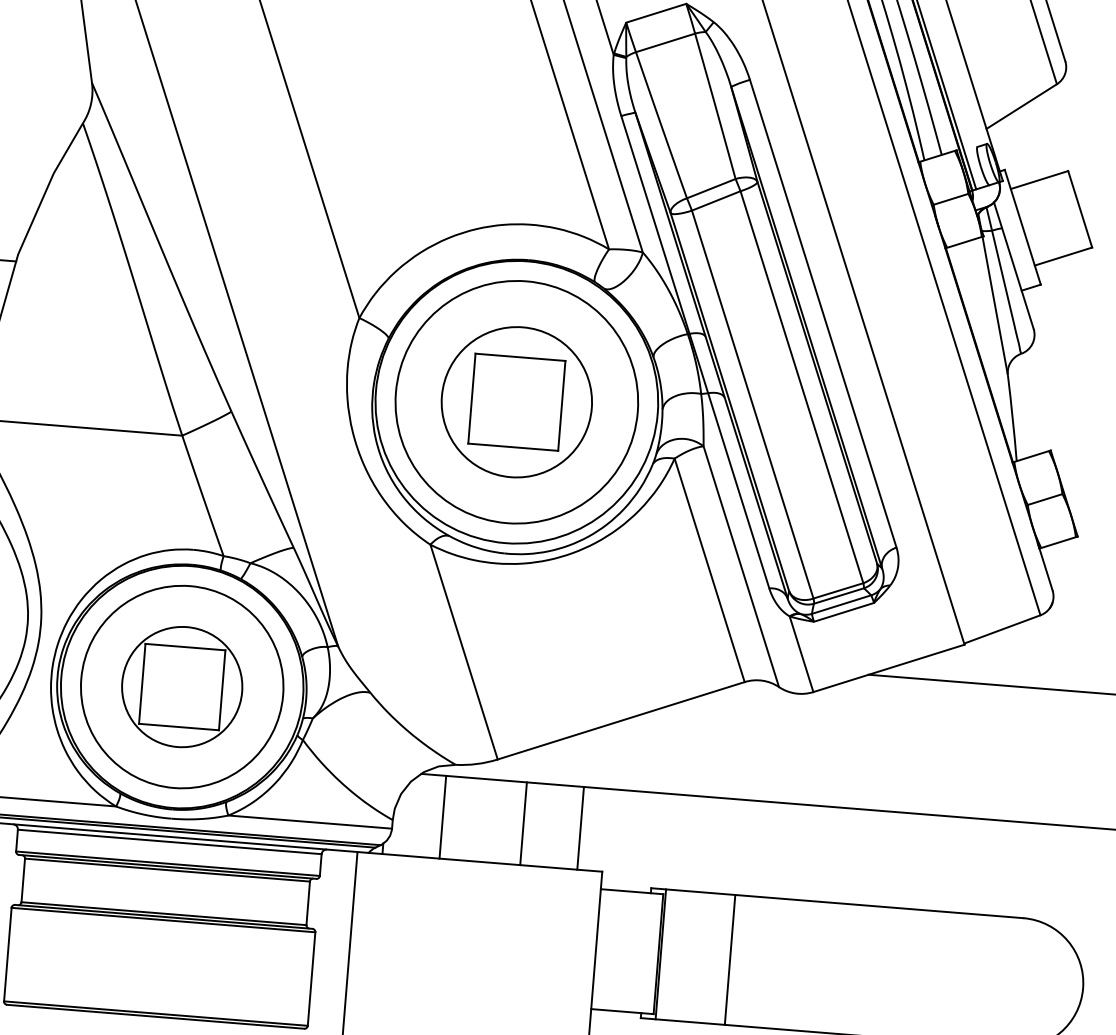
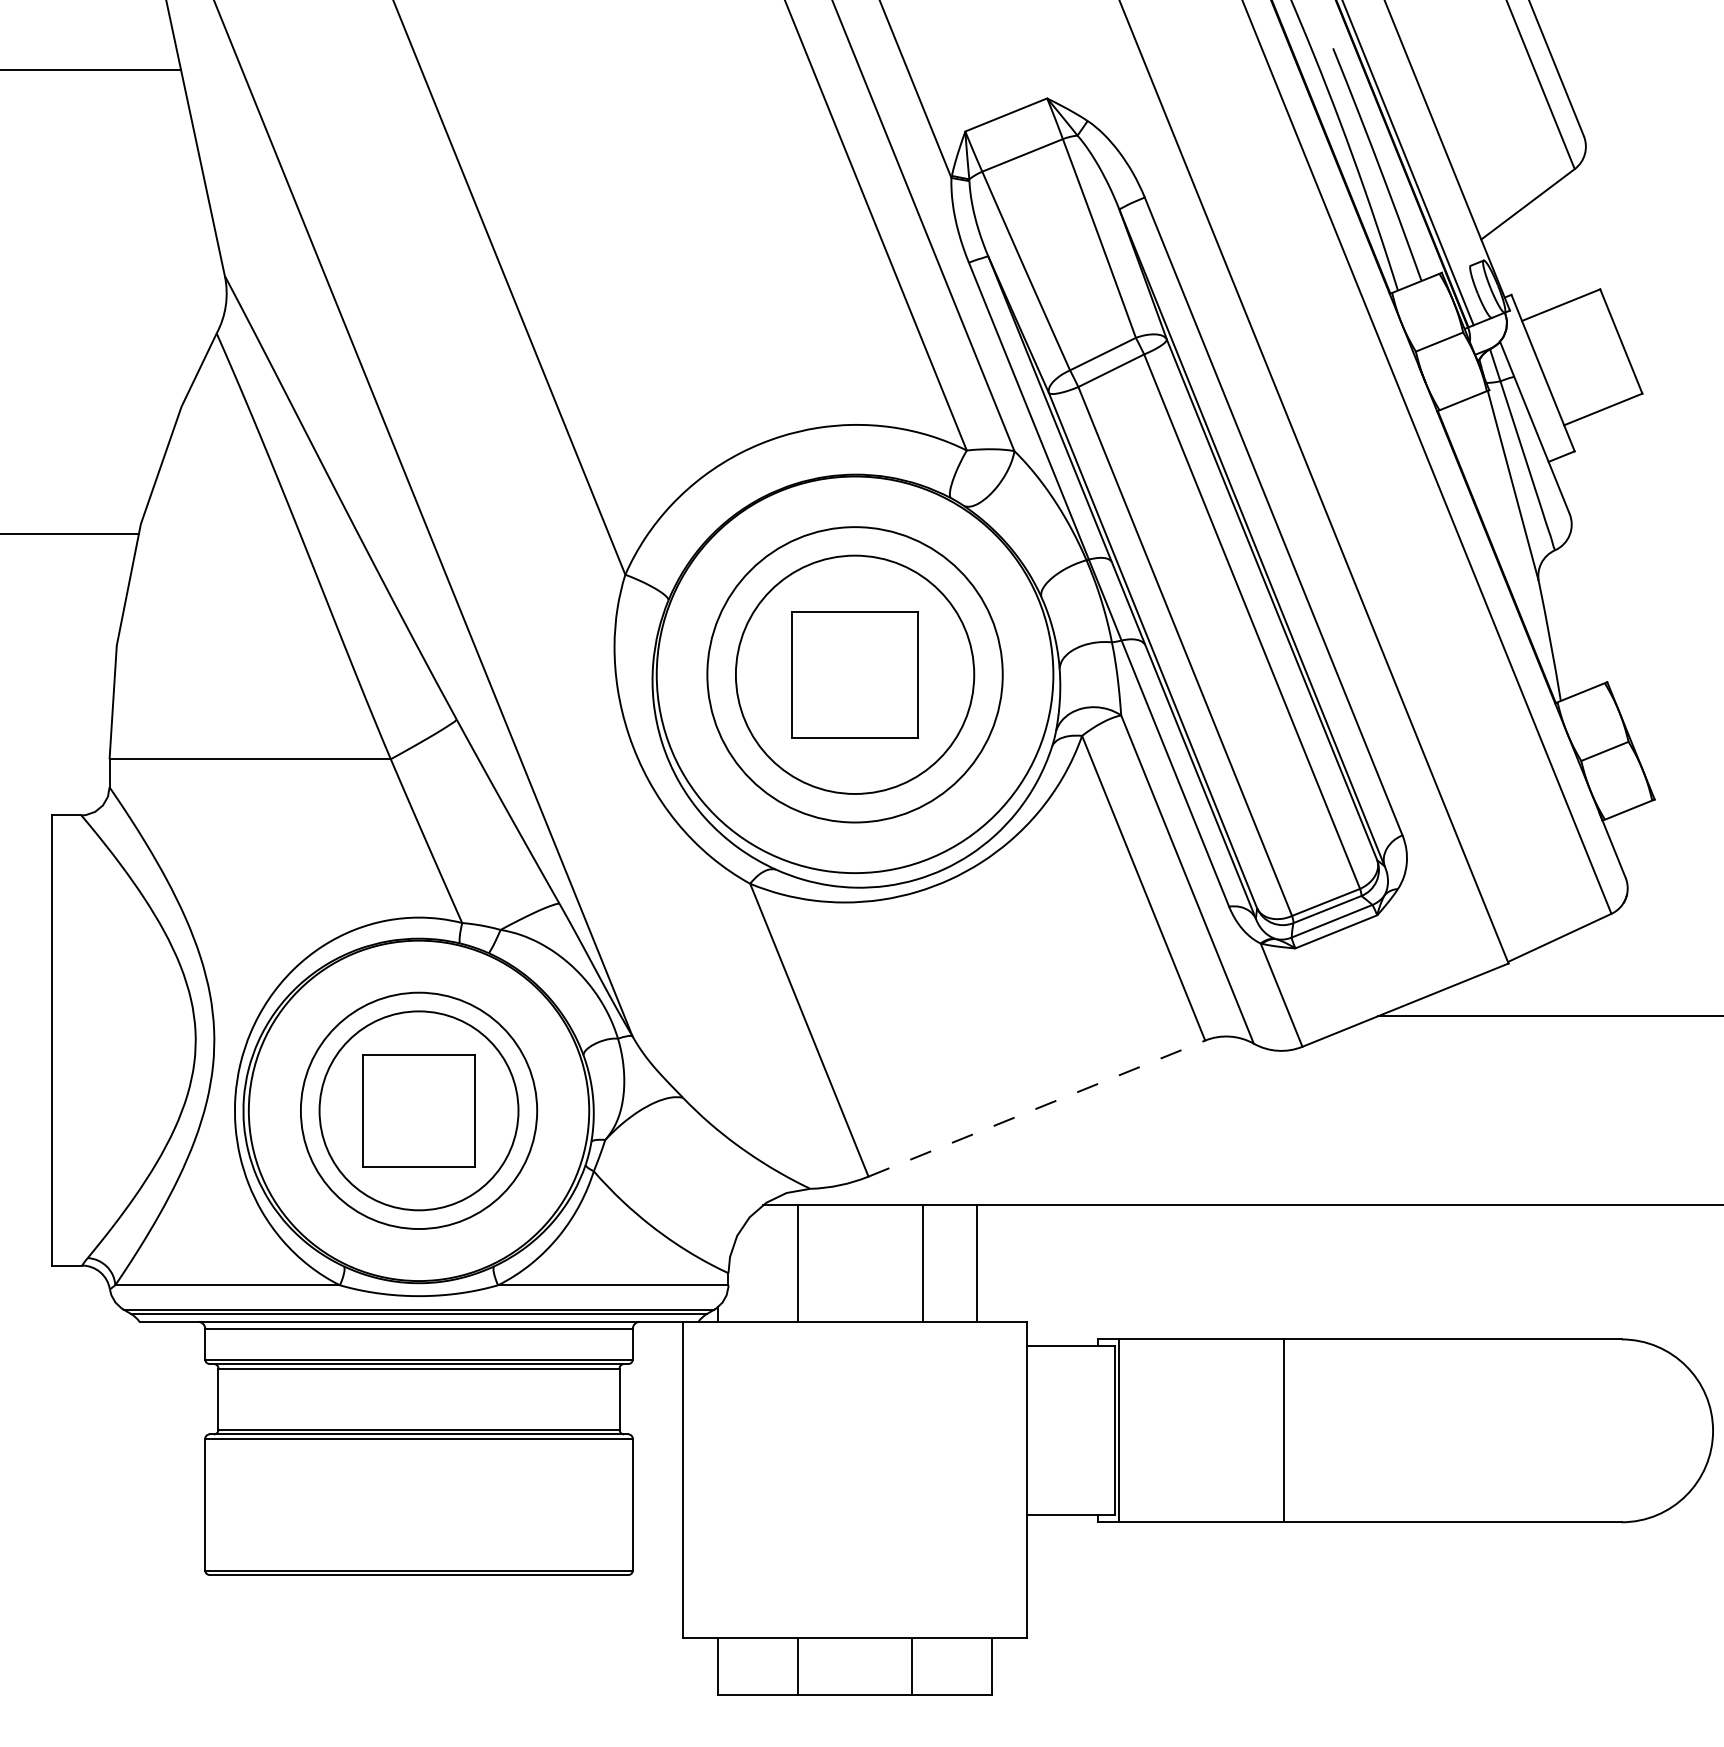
circle: (516, 402) -> (854, 674), size x0.7
circle: (516, 402) -> (854, 674), size x1.4
circle: (181, 686) -> (418, 1110), size x0.7
circle: (181, 686) -> (418, 1110), size x1.4
line: (620, 720) -> (1036, 1108), solid -> dashed
line: (523, 823) -> (976, 1263), moved
line: (580, 828) -> (923, 1263), moved
line: (730, 959) -> (1284, 1430), moved

